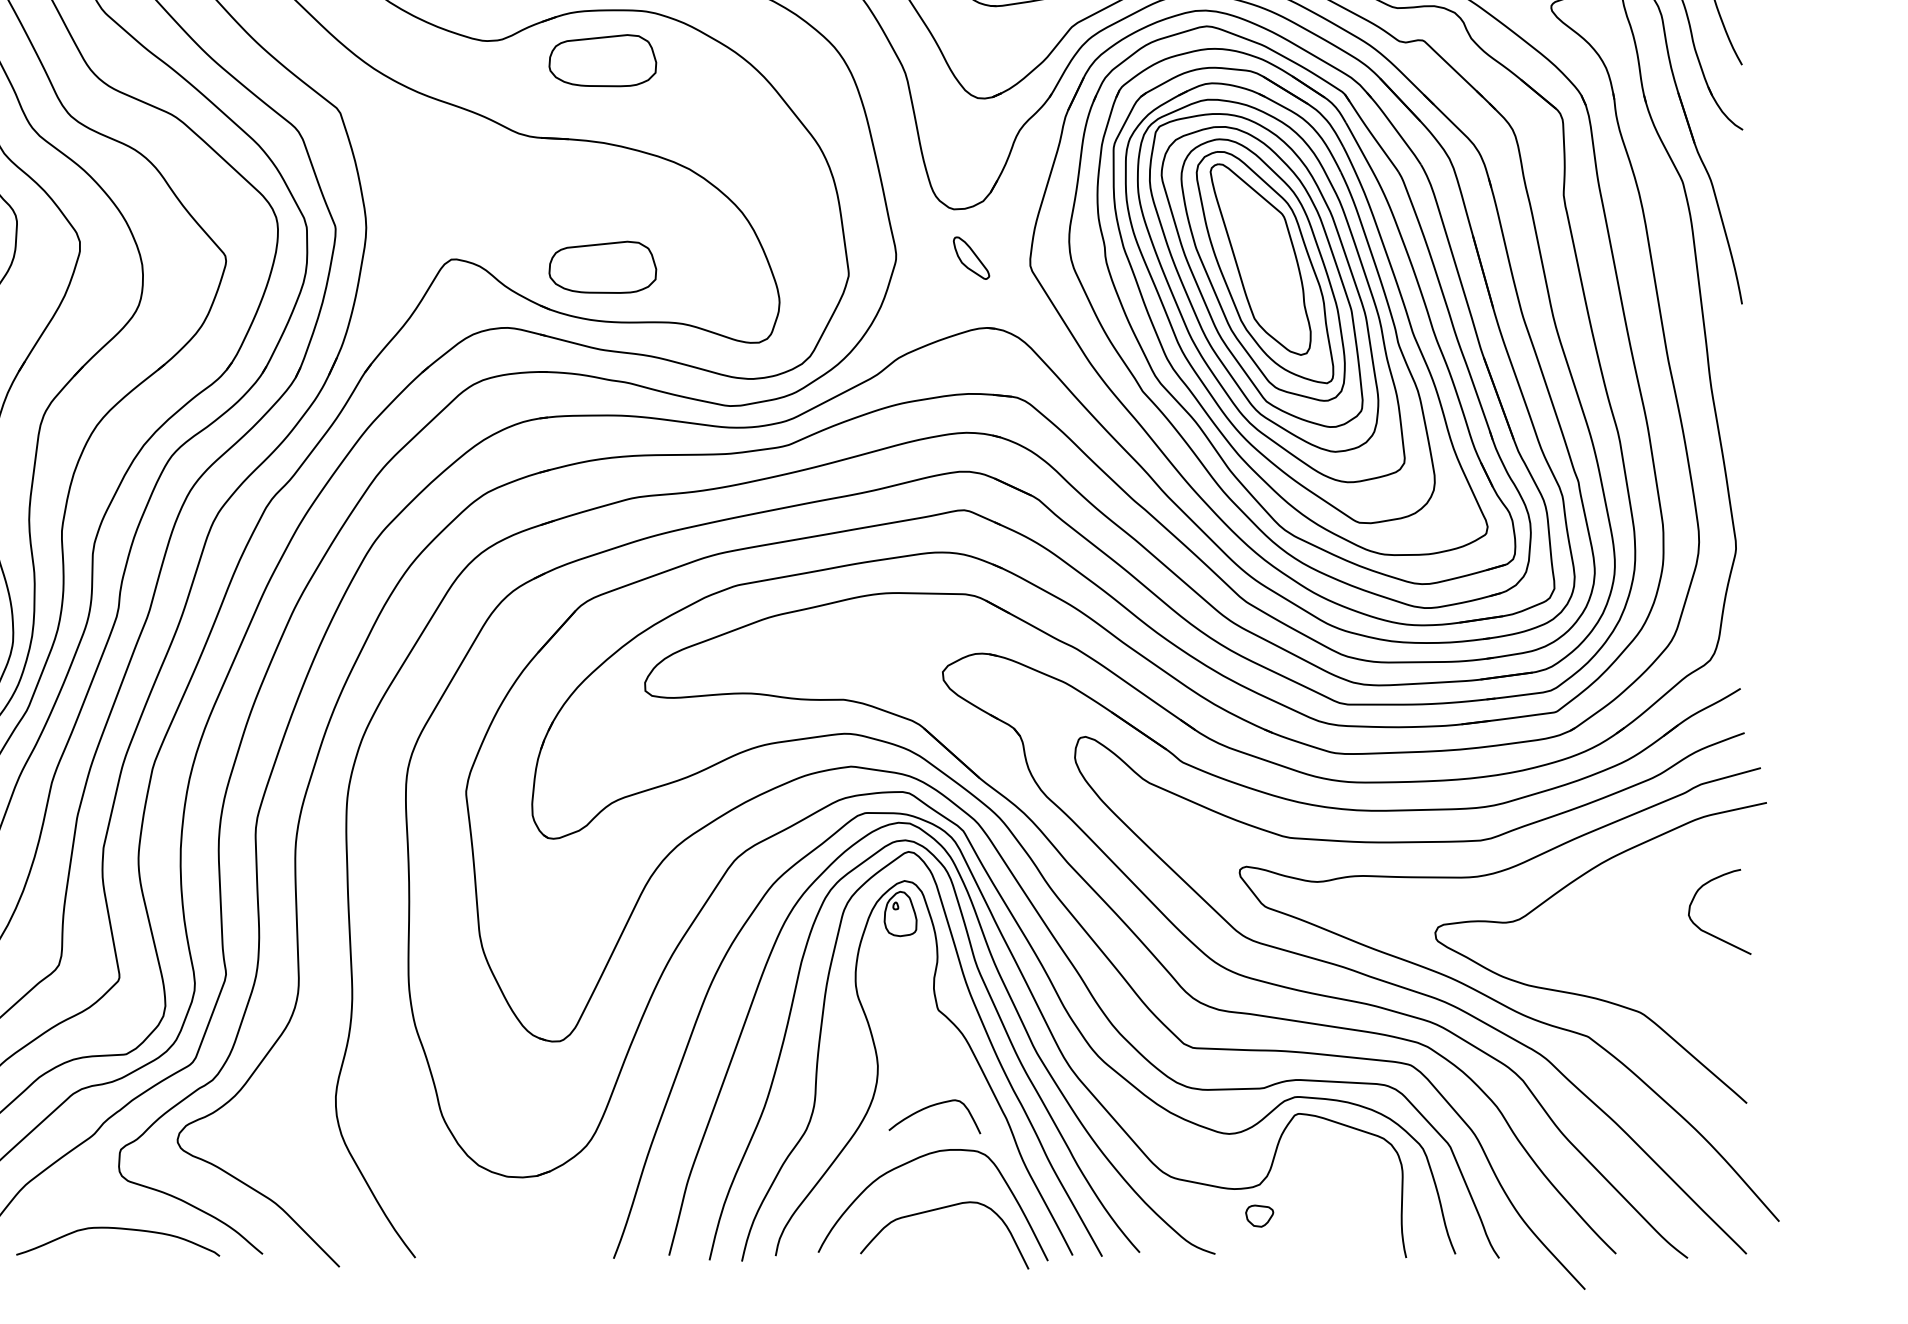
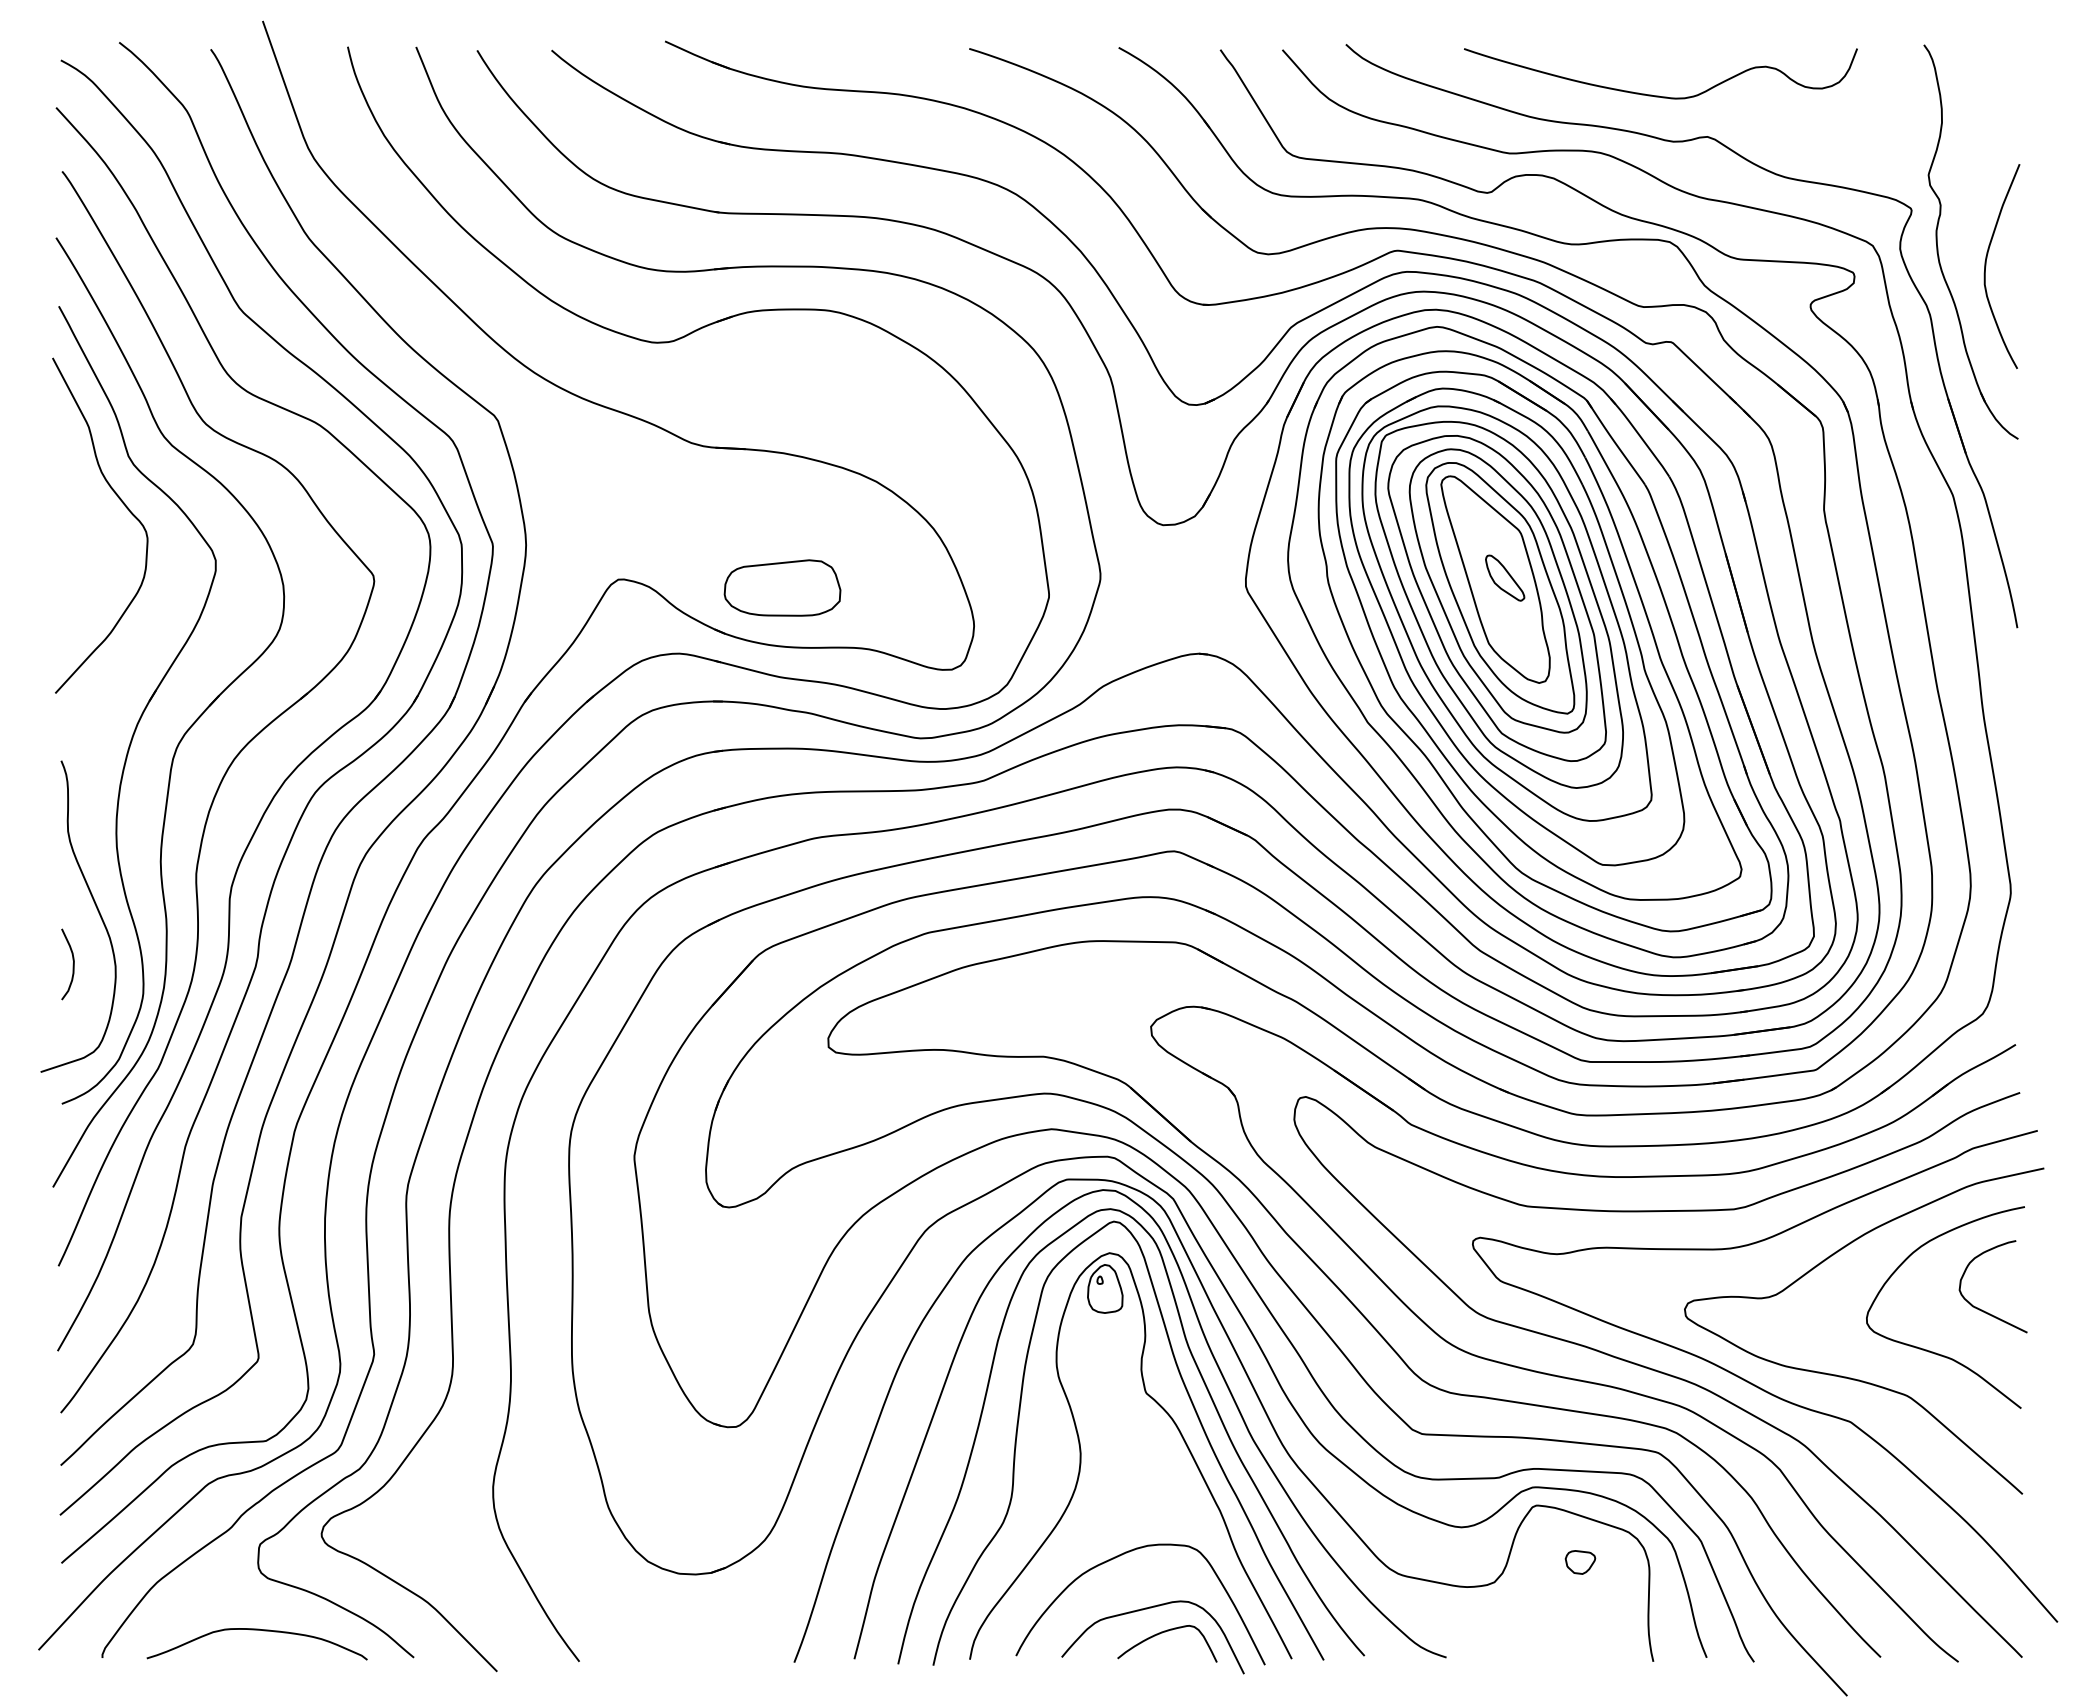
part: (602, 60) -> (782, 363), removed
part: (971, 257) -> (1505, 577), moved
curve: (1661, 970) -> (1930, 1350), added
curve: (933, 1106) -> (1165, 1632), moved
part: (1259, 1216) -> (1580, 1562), moved

